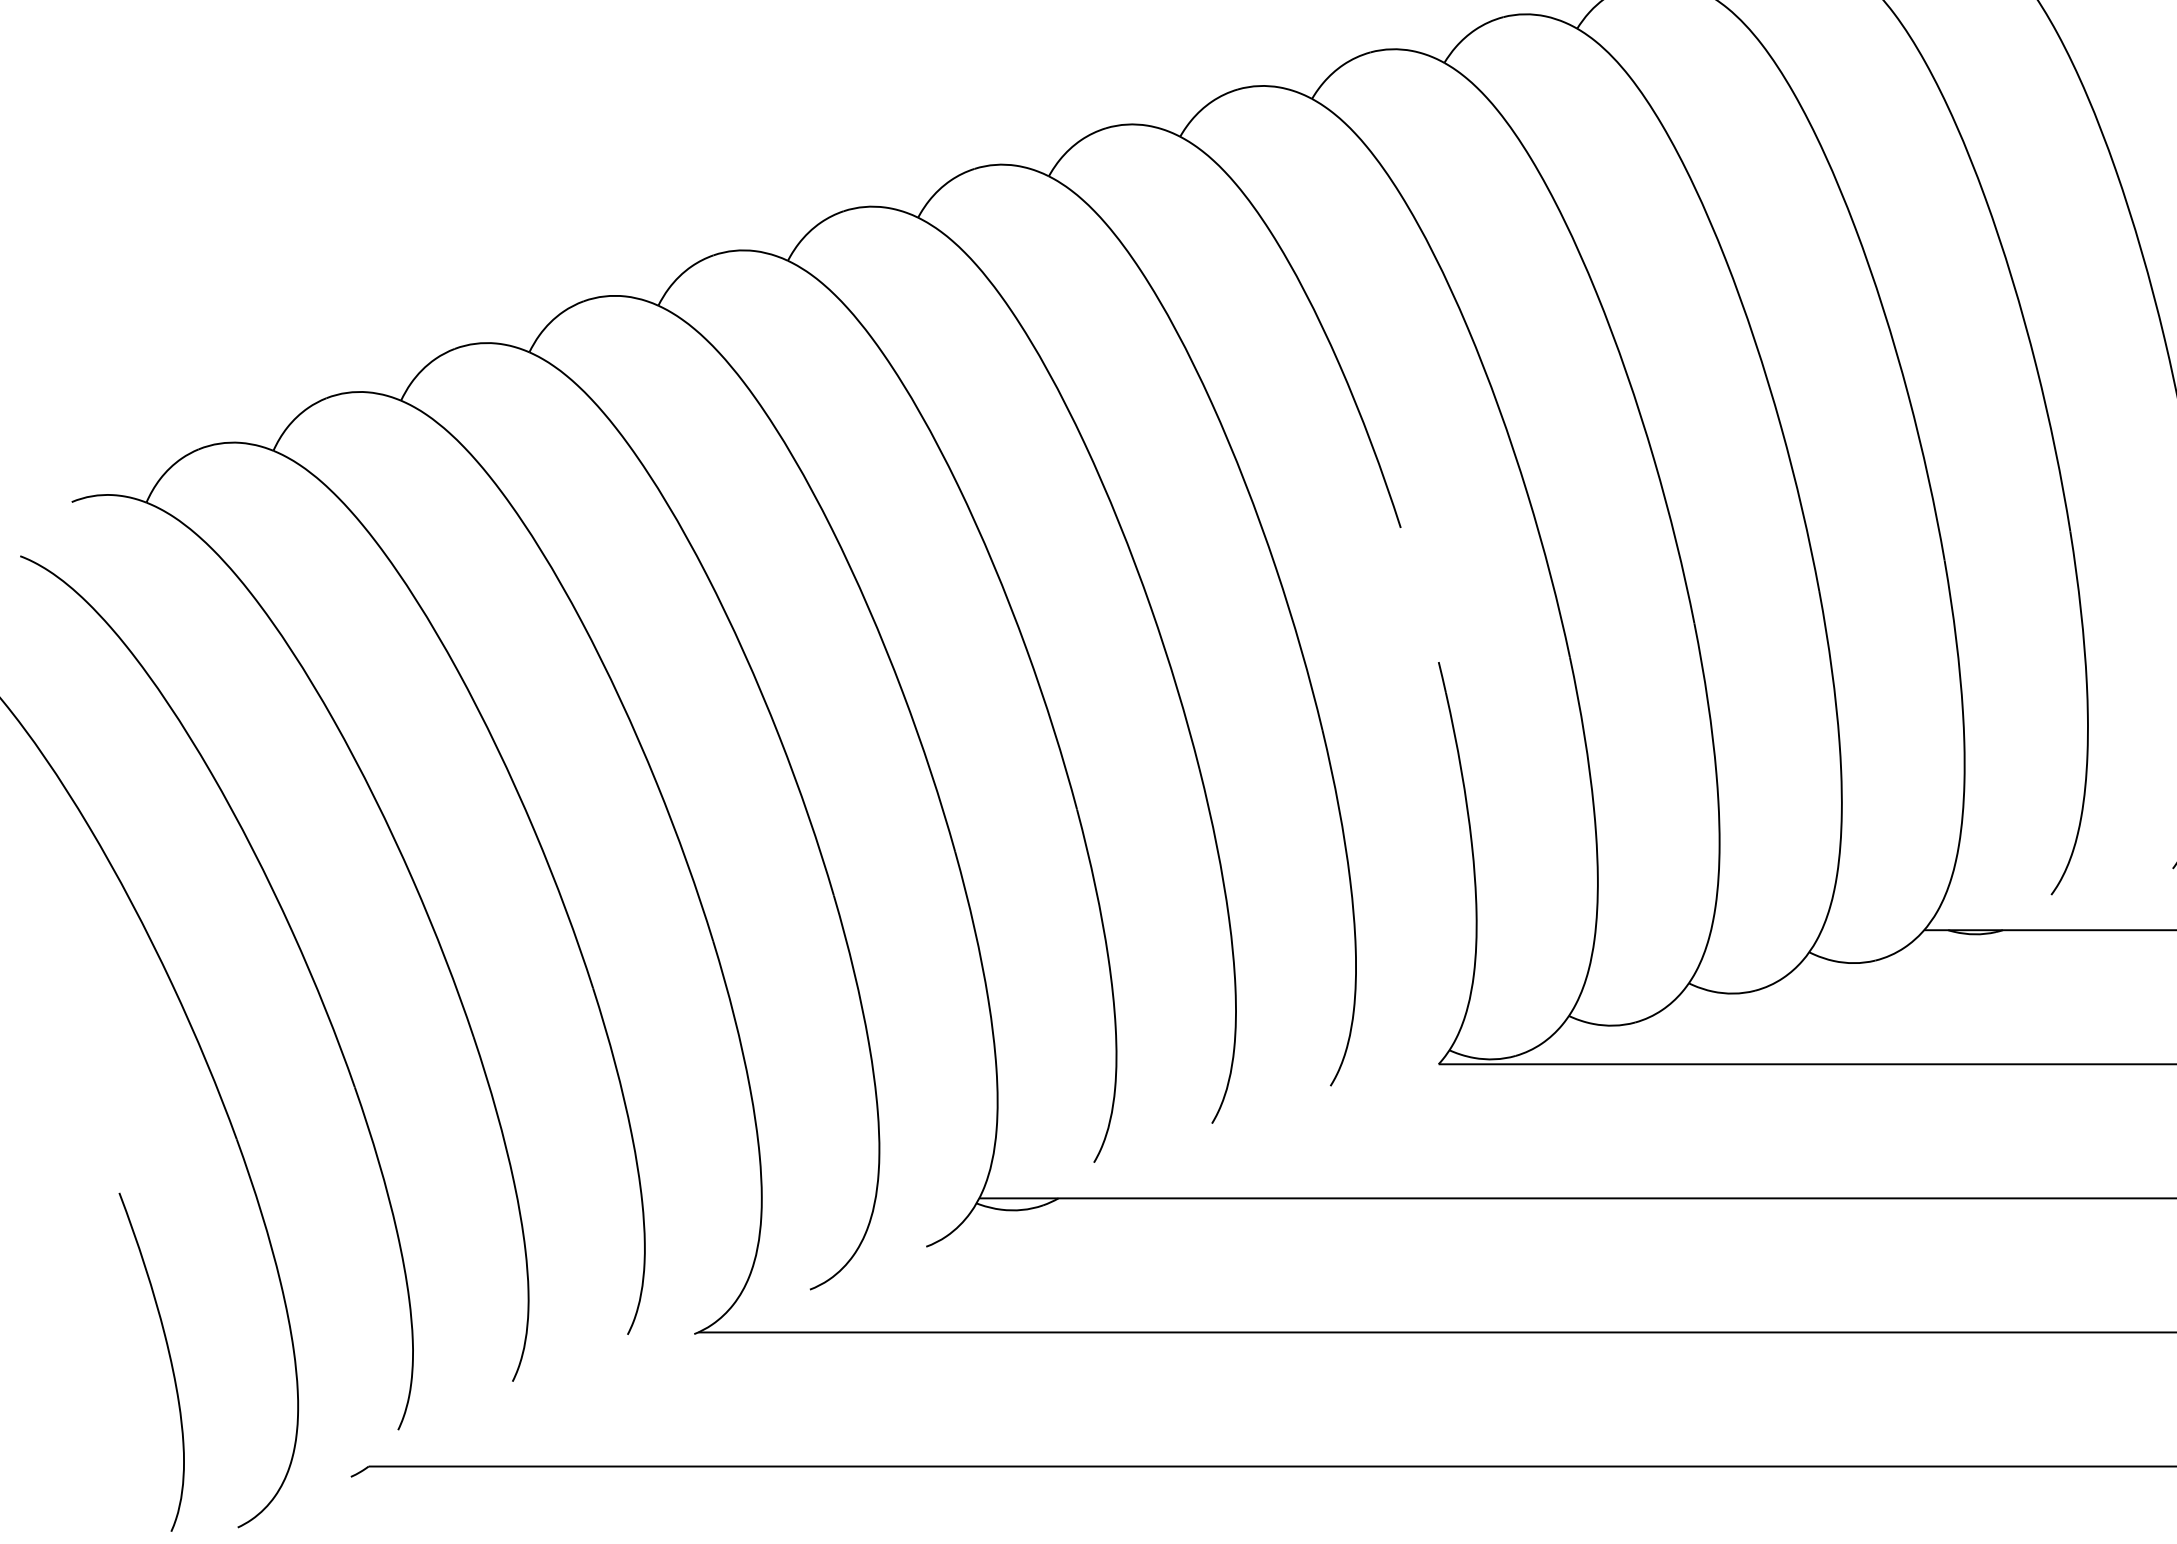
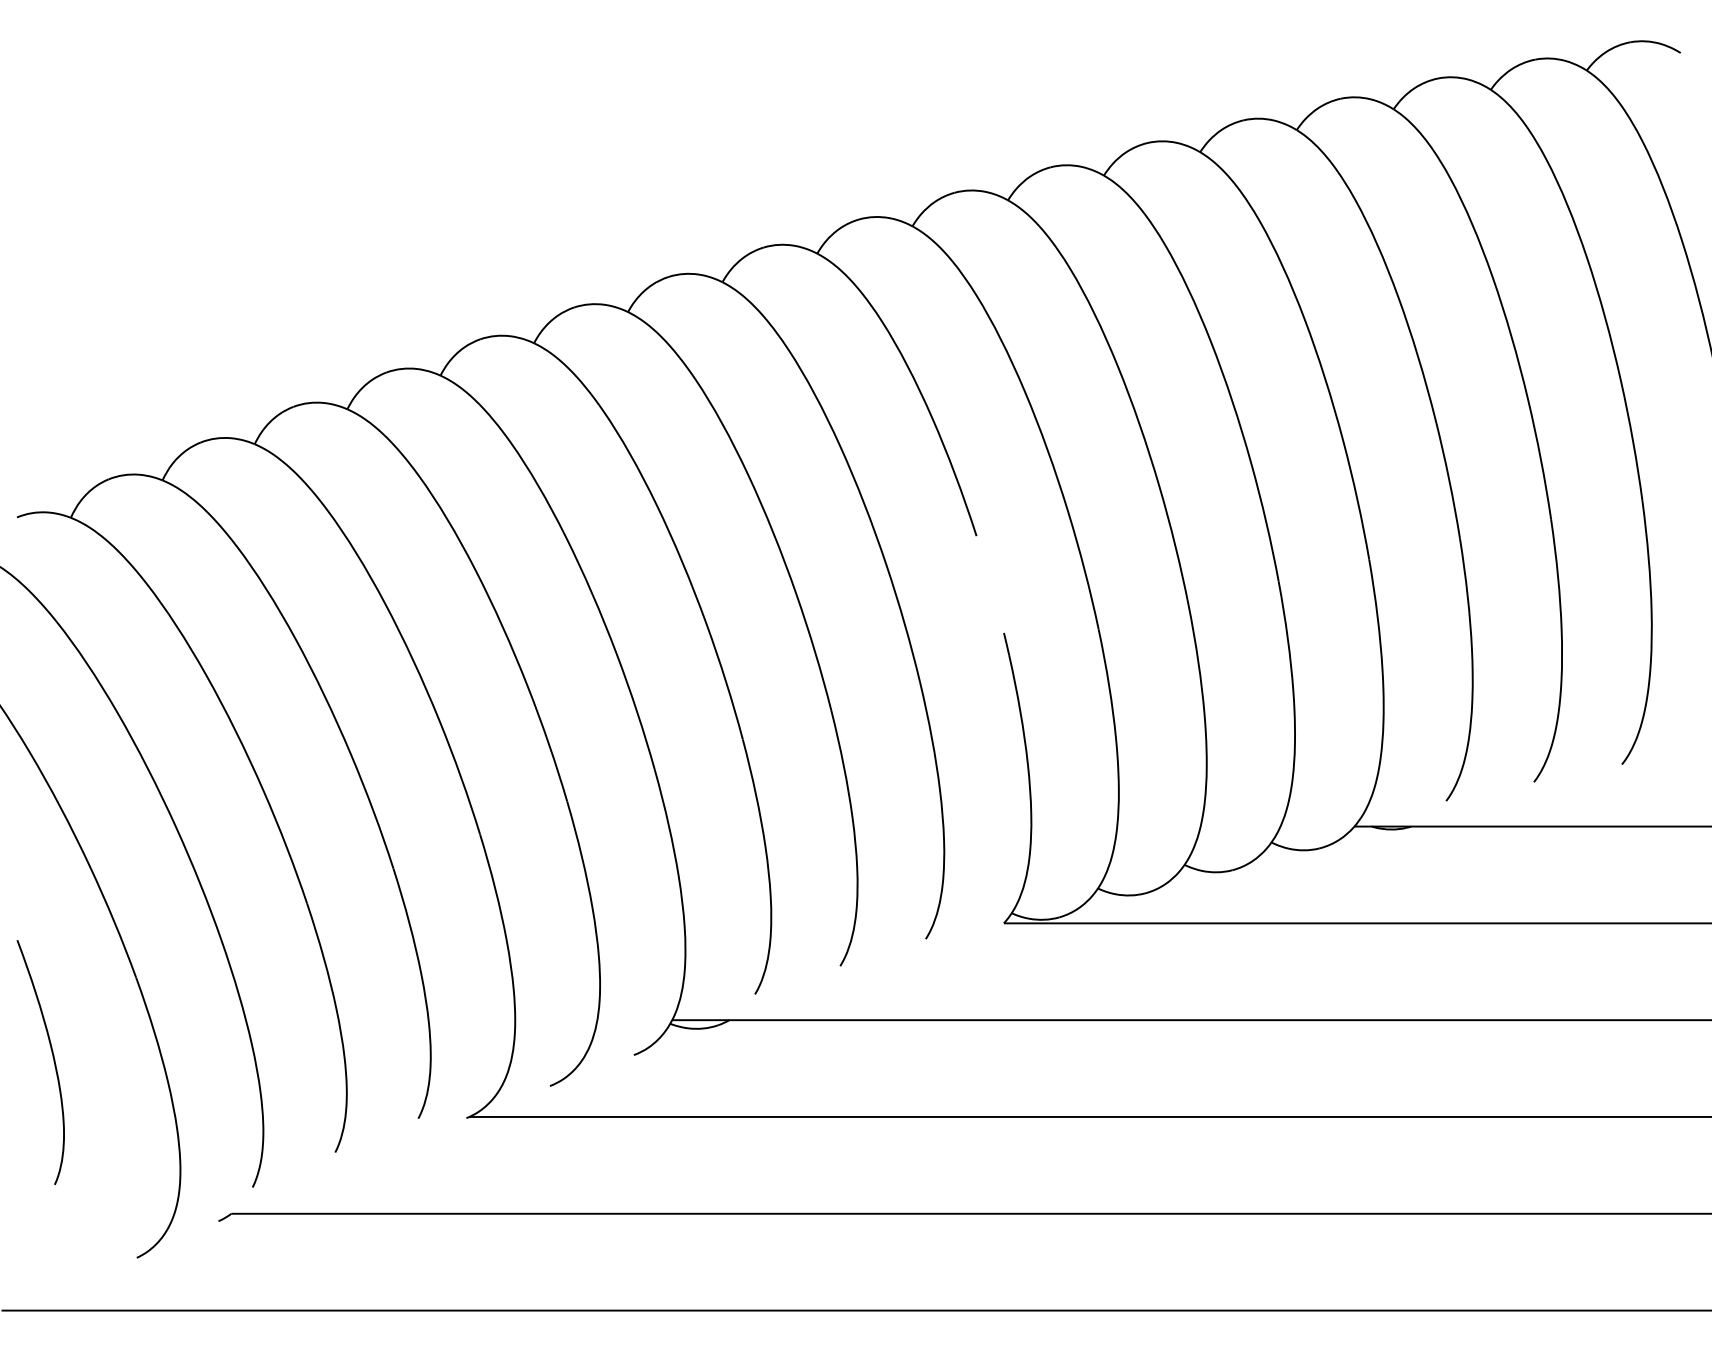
curve: (168, 1355) -> (52, 1057), moved

